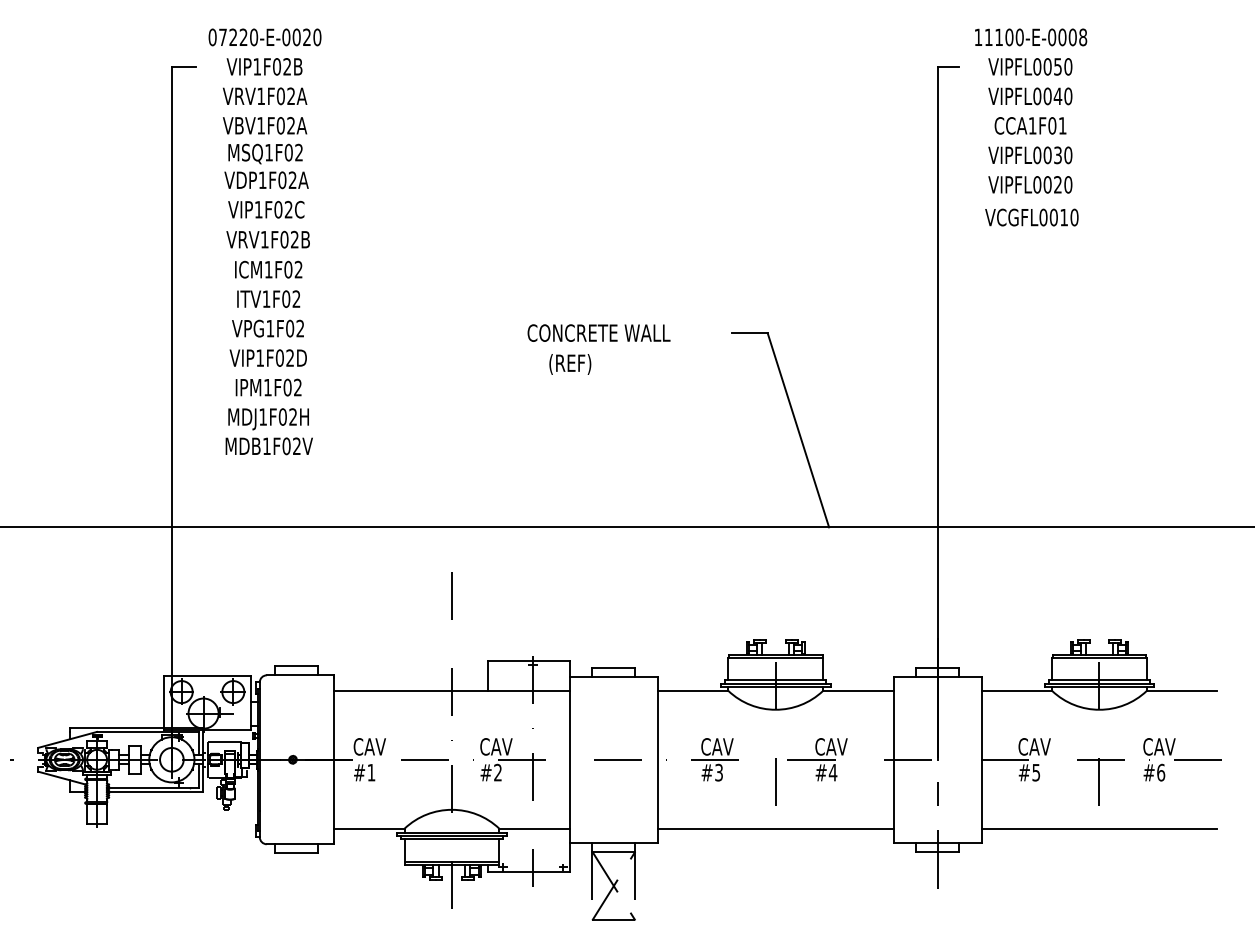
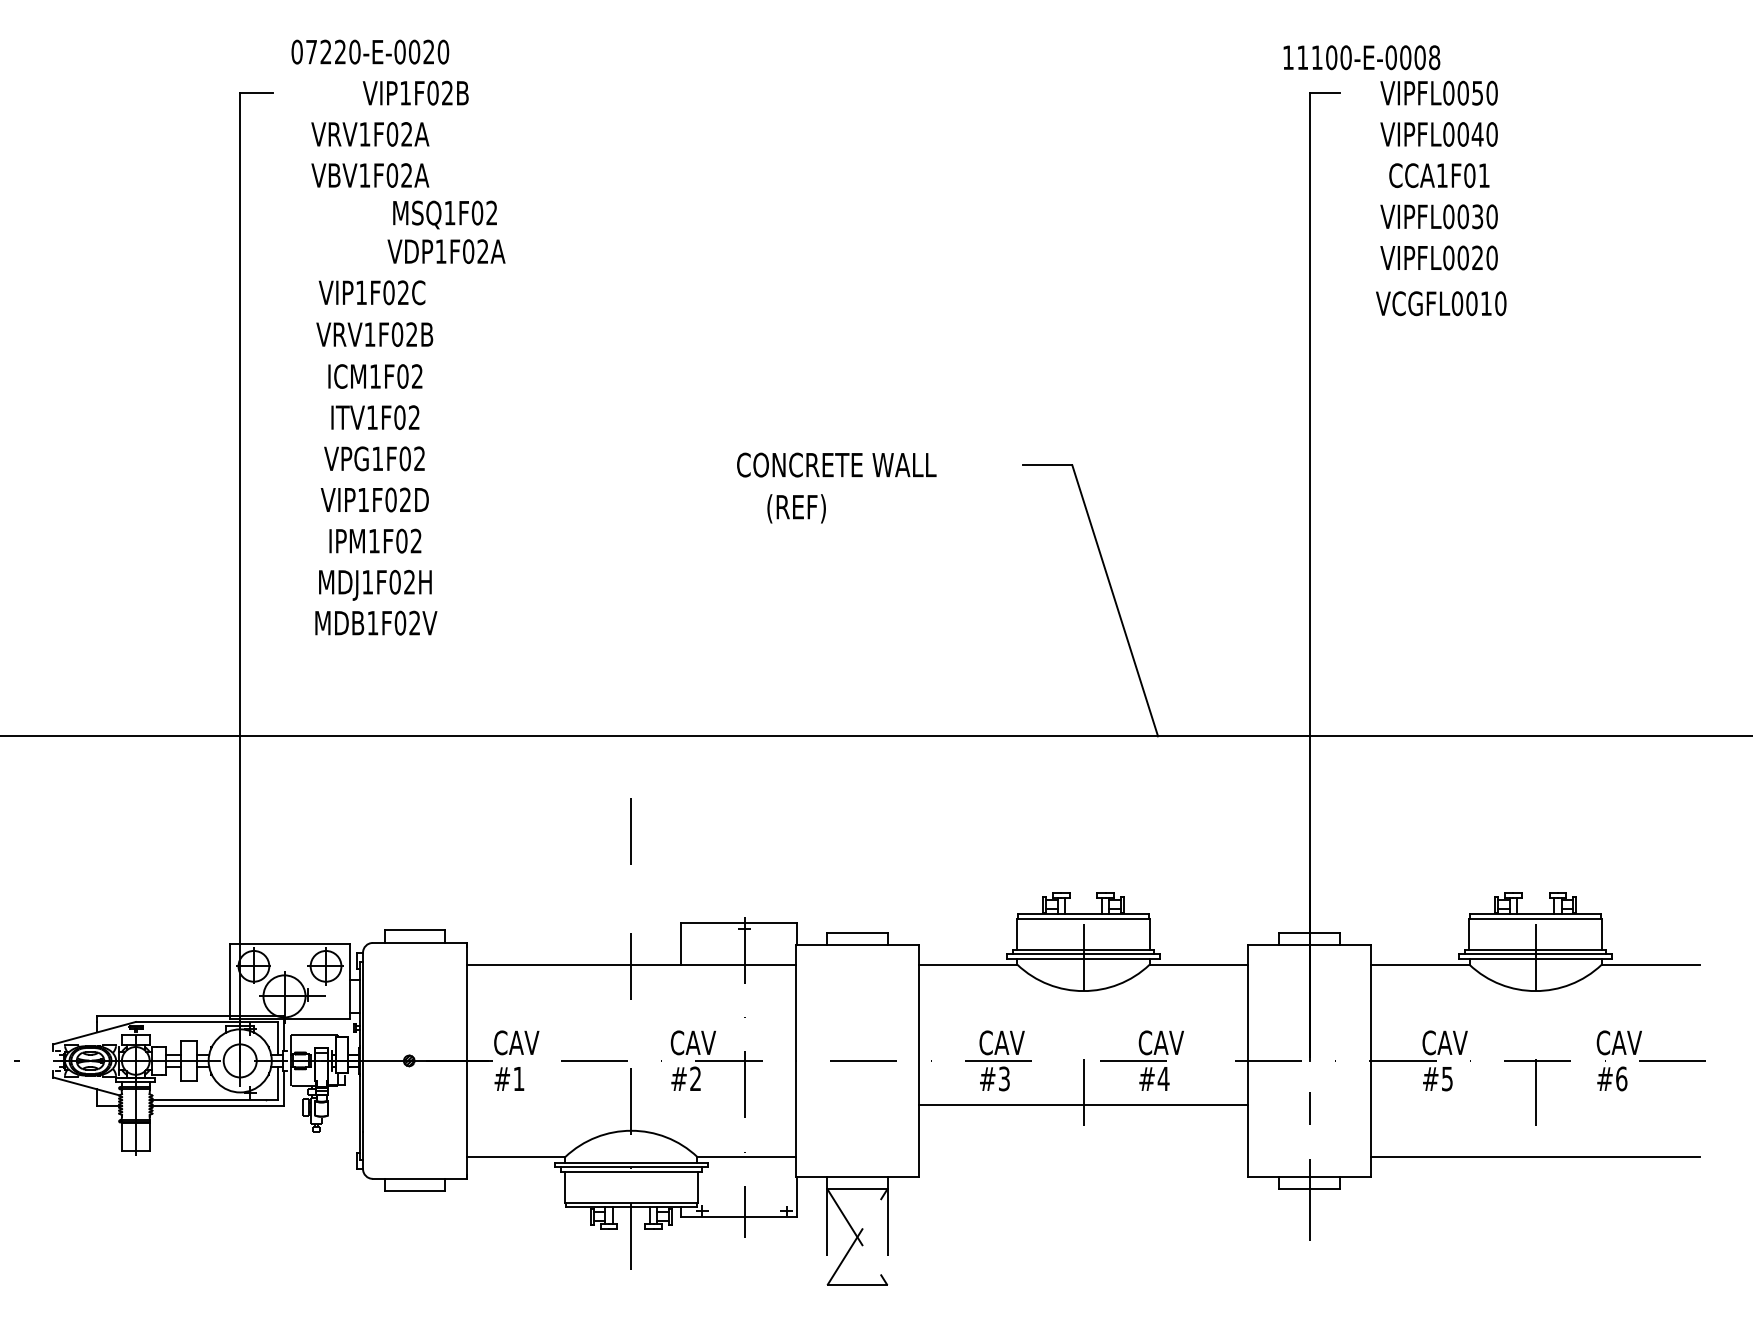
text: (1031, 37) -> (1362, 57), moved
text: (264, 66) -> (415, 92), moved
text: (266, 166) -> (446, 232), moved
line: (775, 828) -> (1083, 1105), moved

